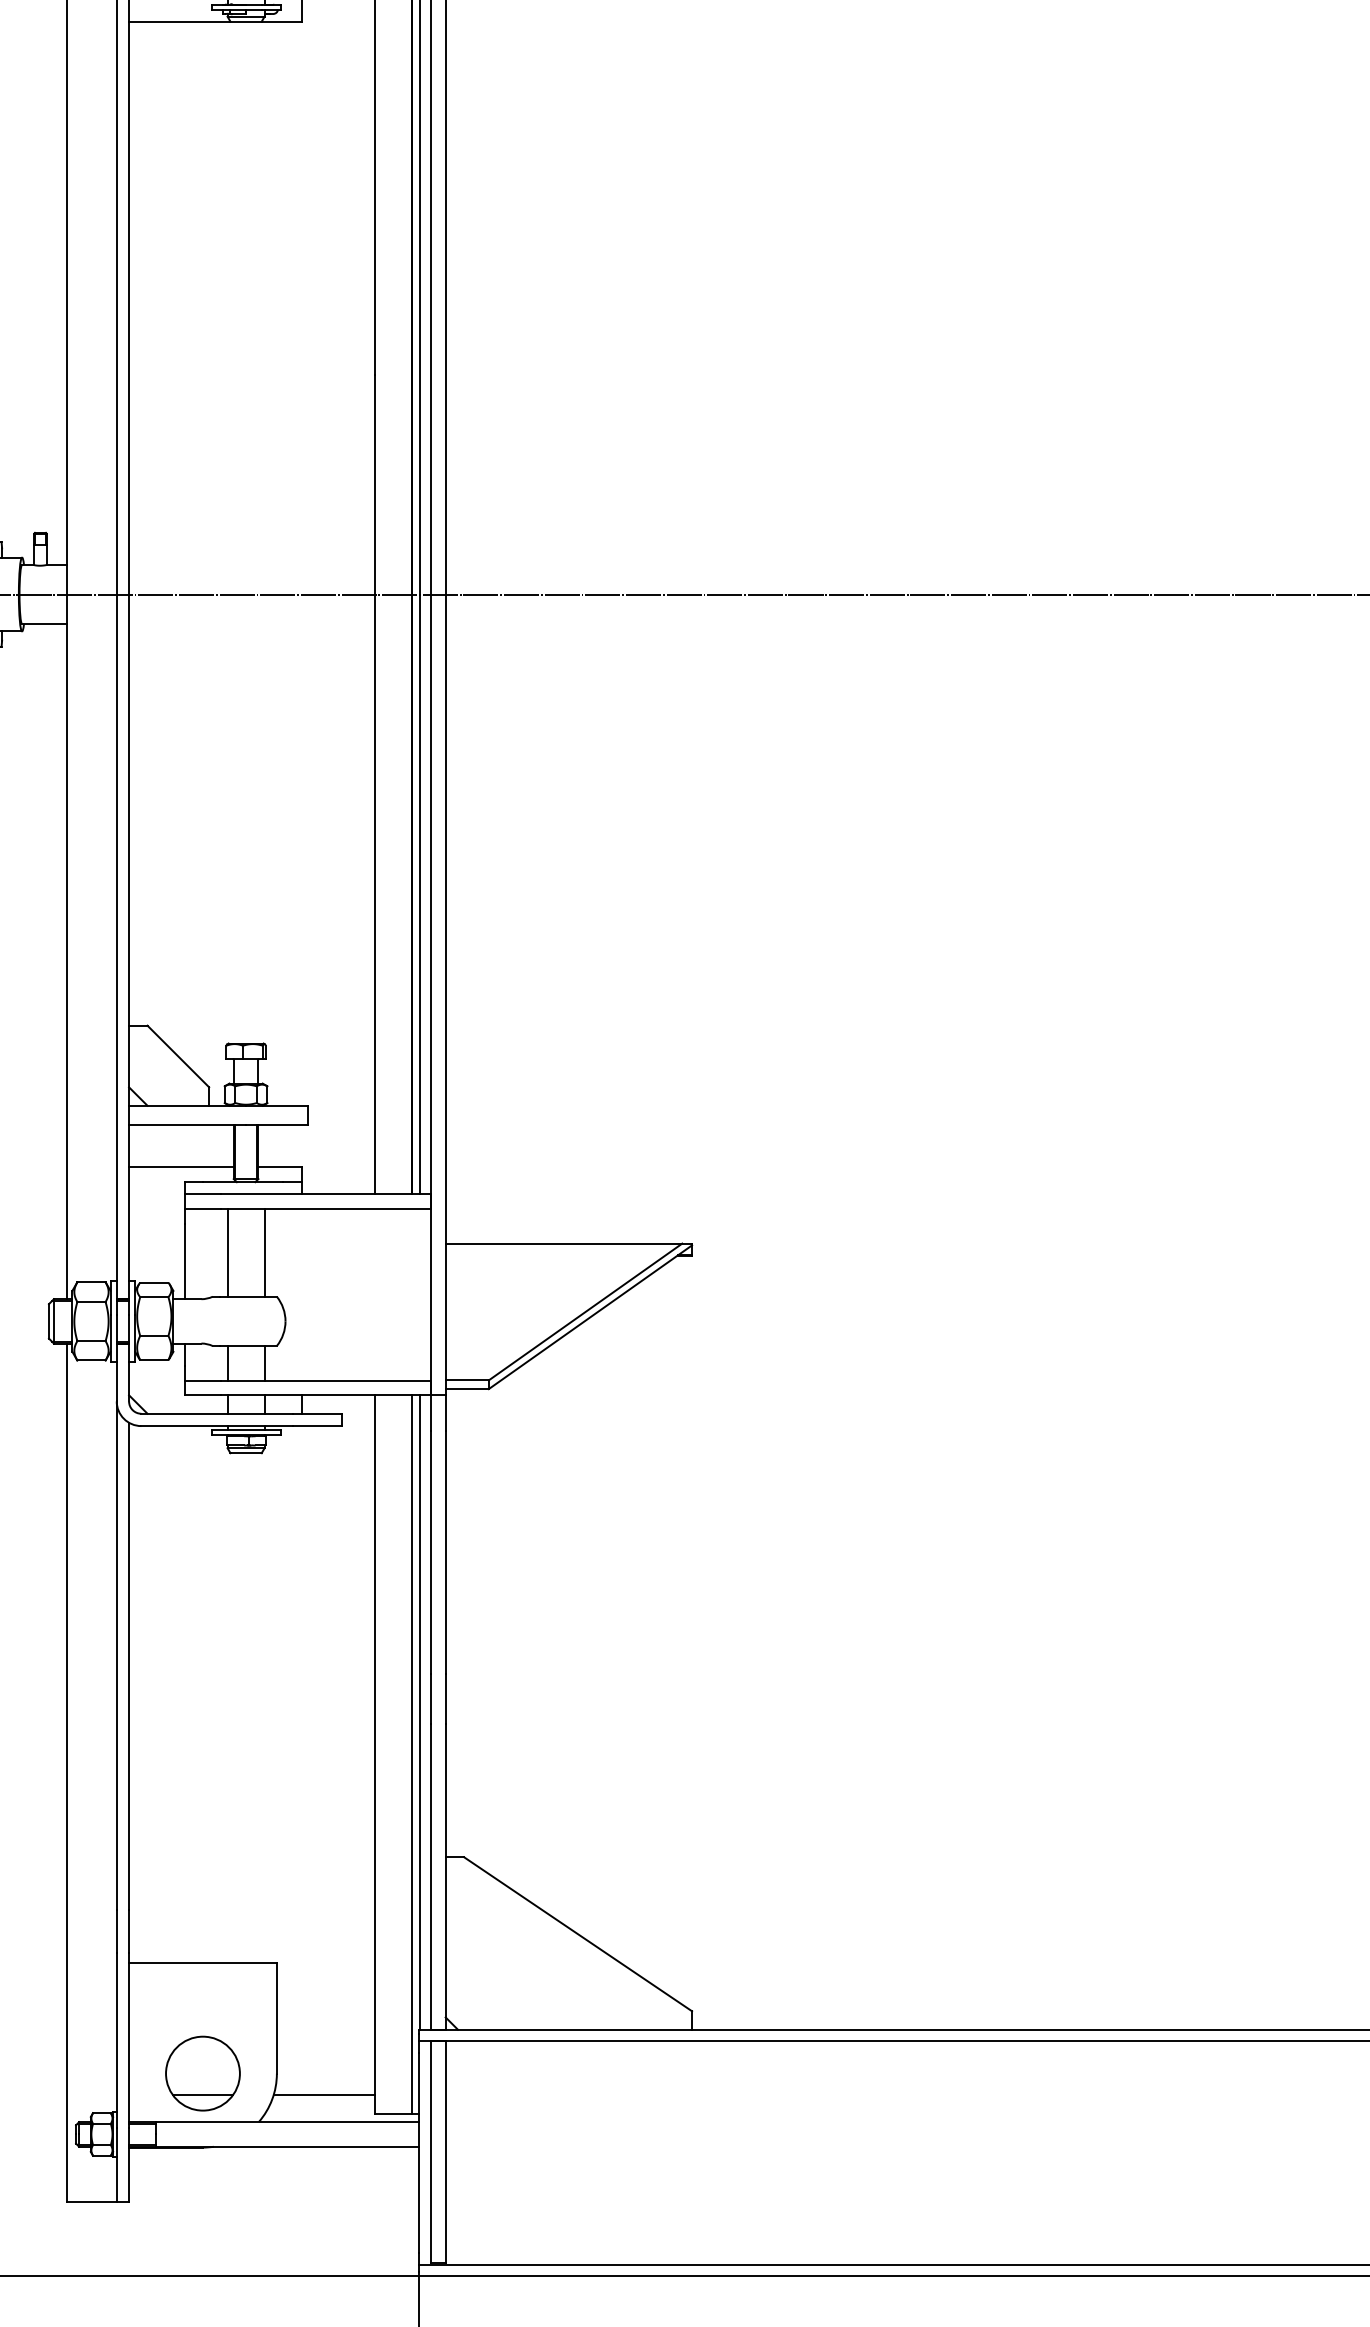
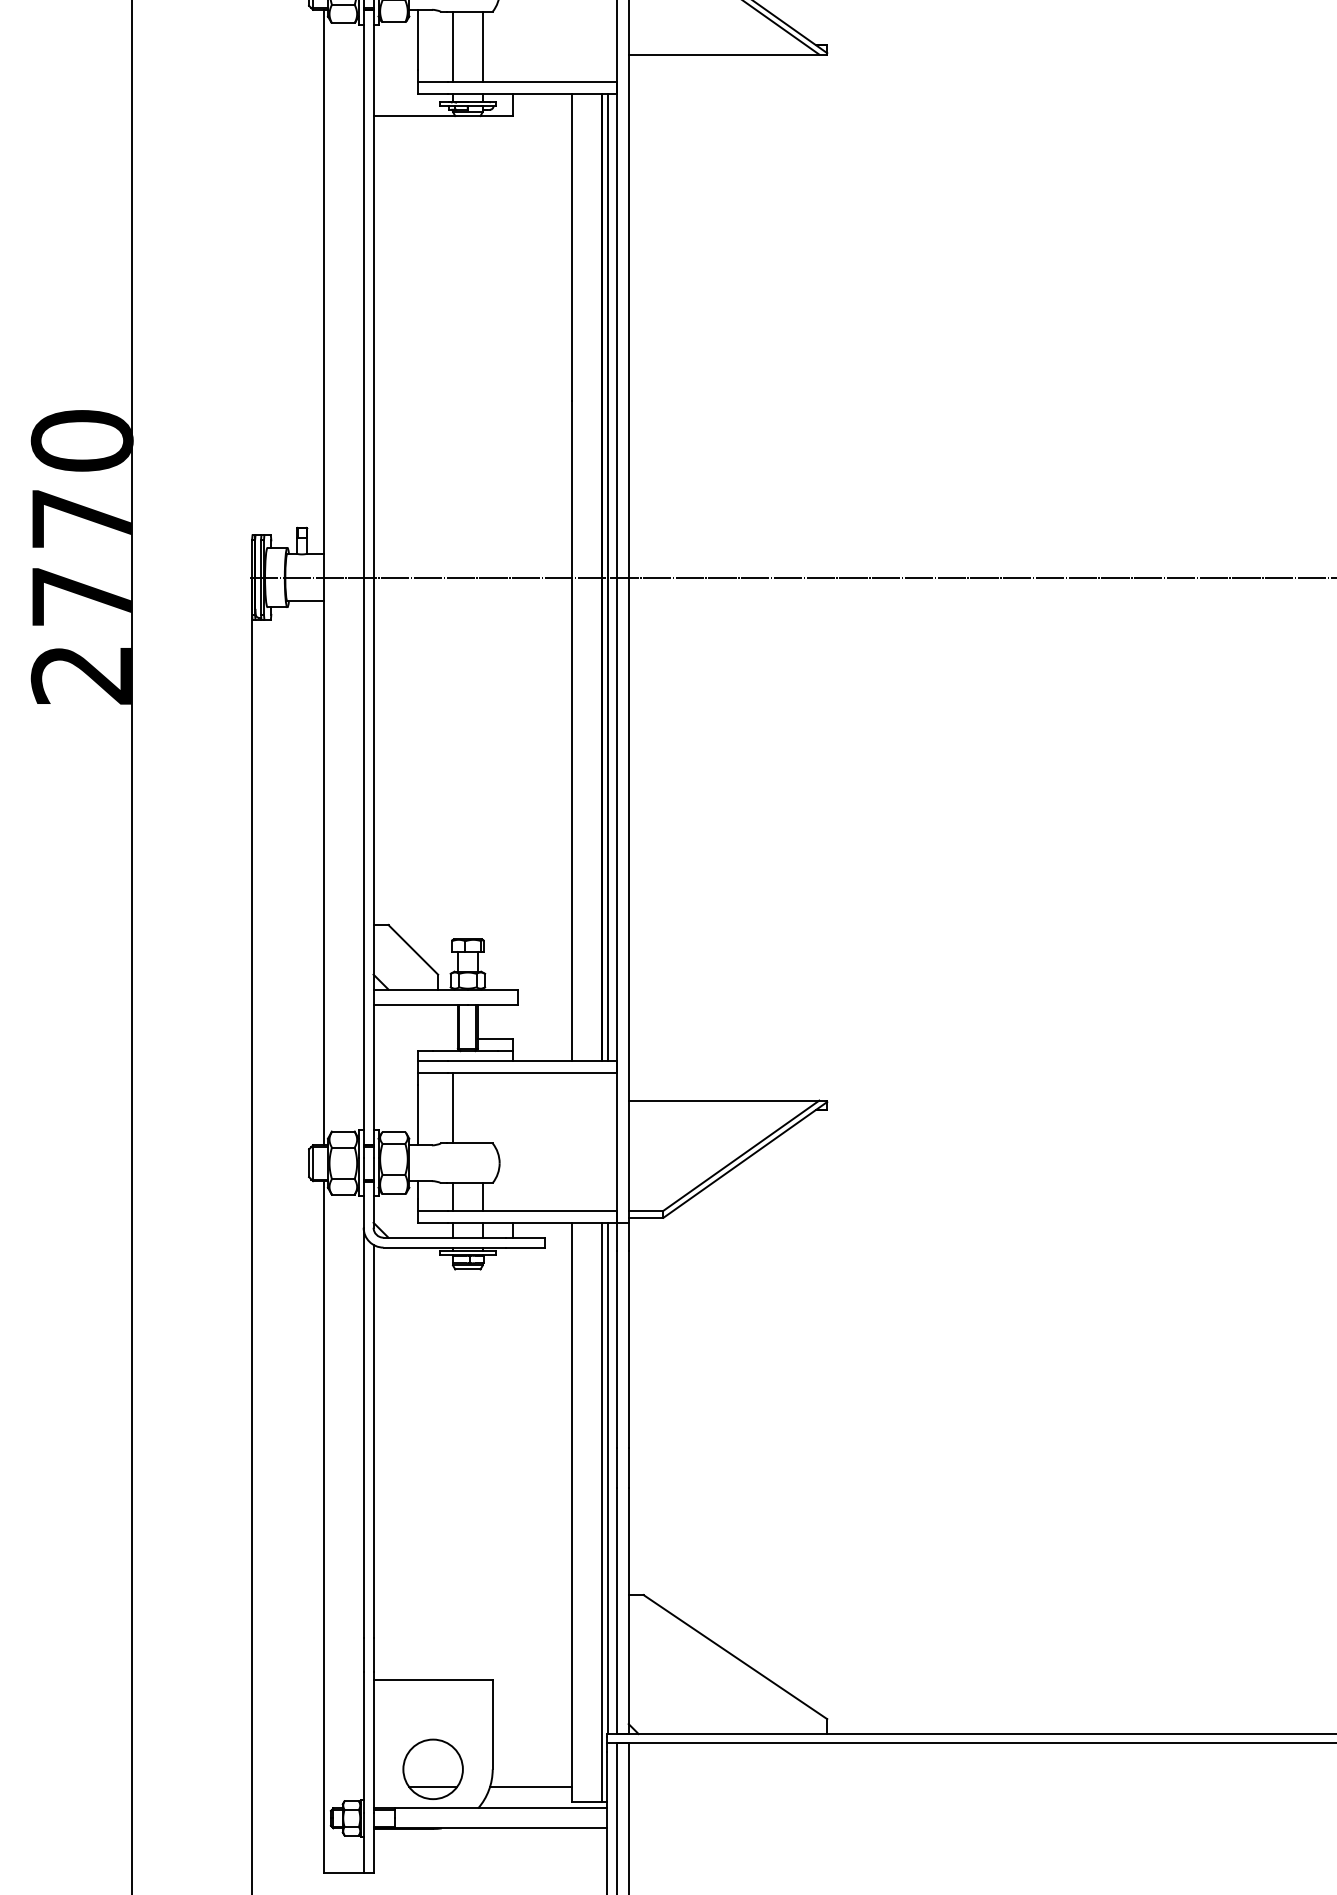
line: (181, 1167) -> (415, 1039), removed
line: (264, 1252) -> (482, 1107), removed

